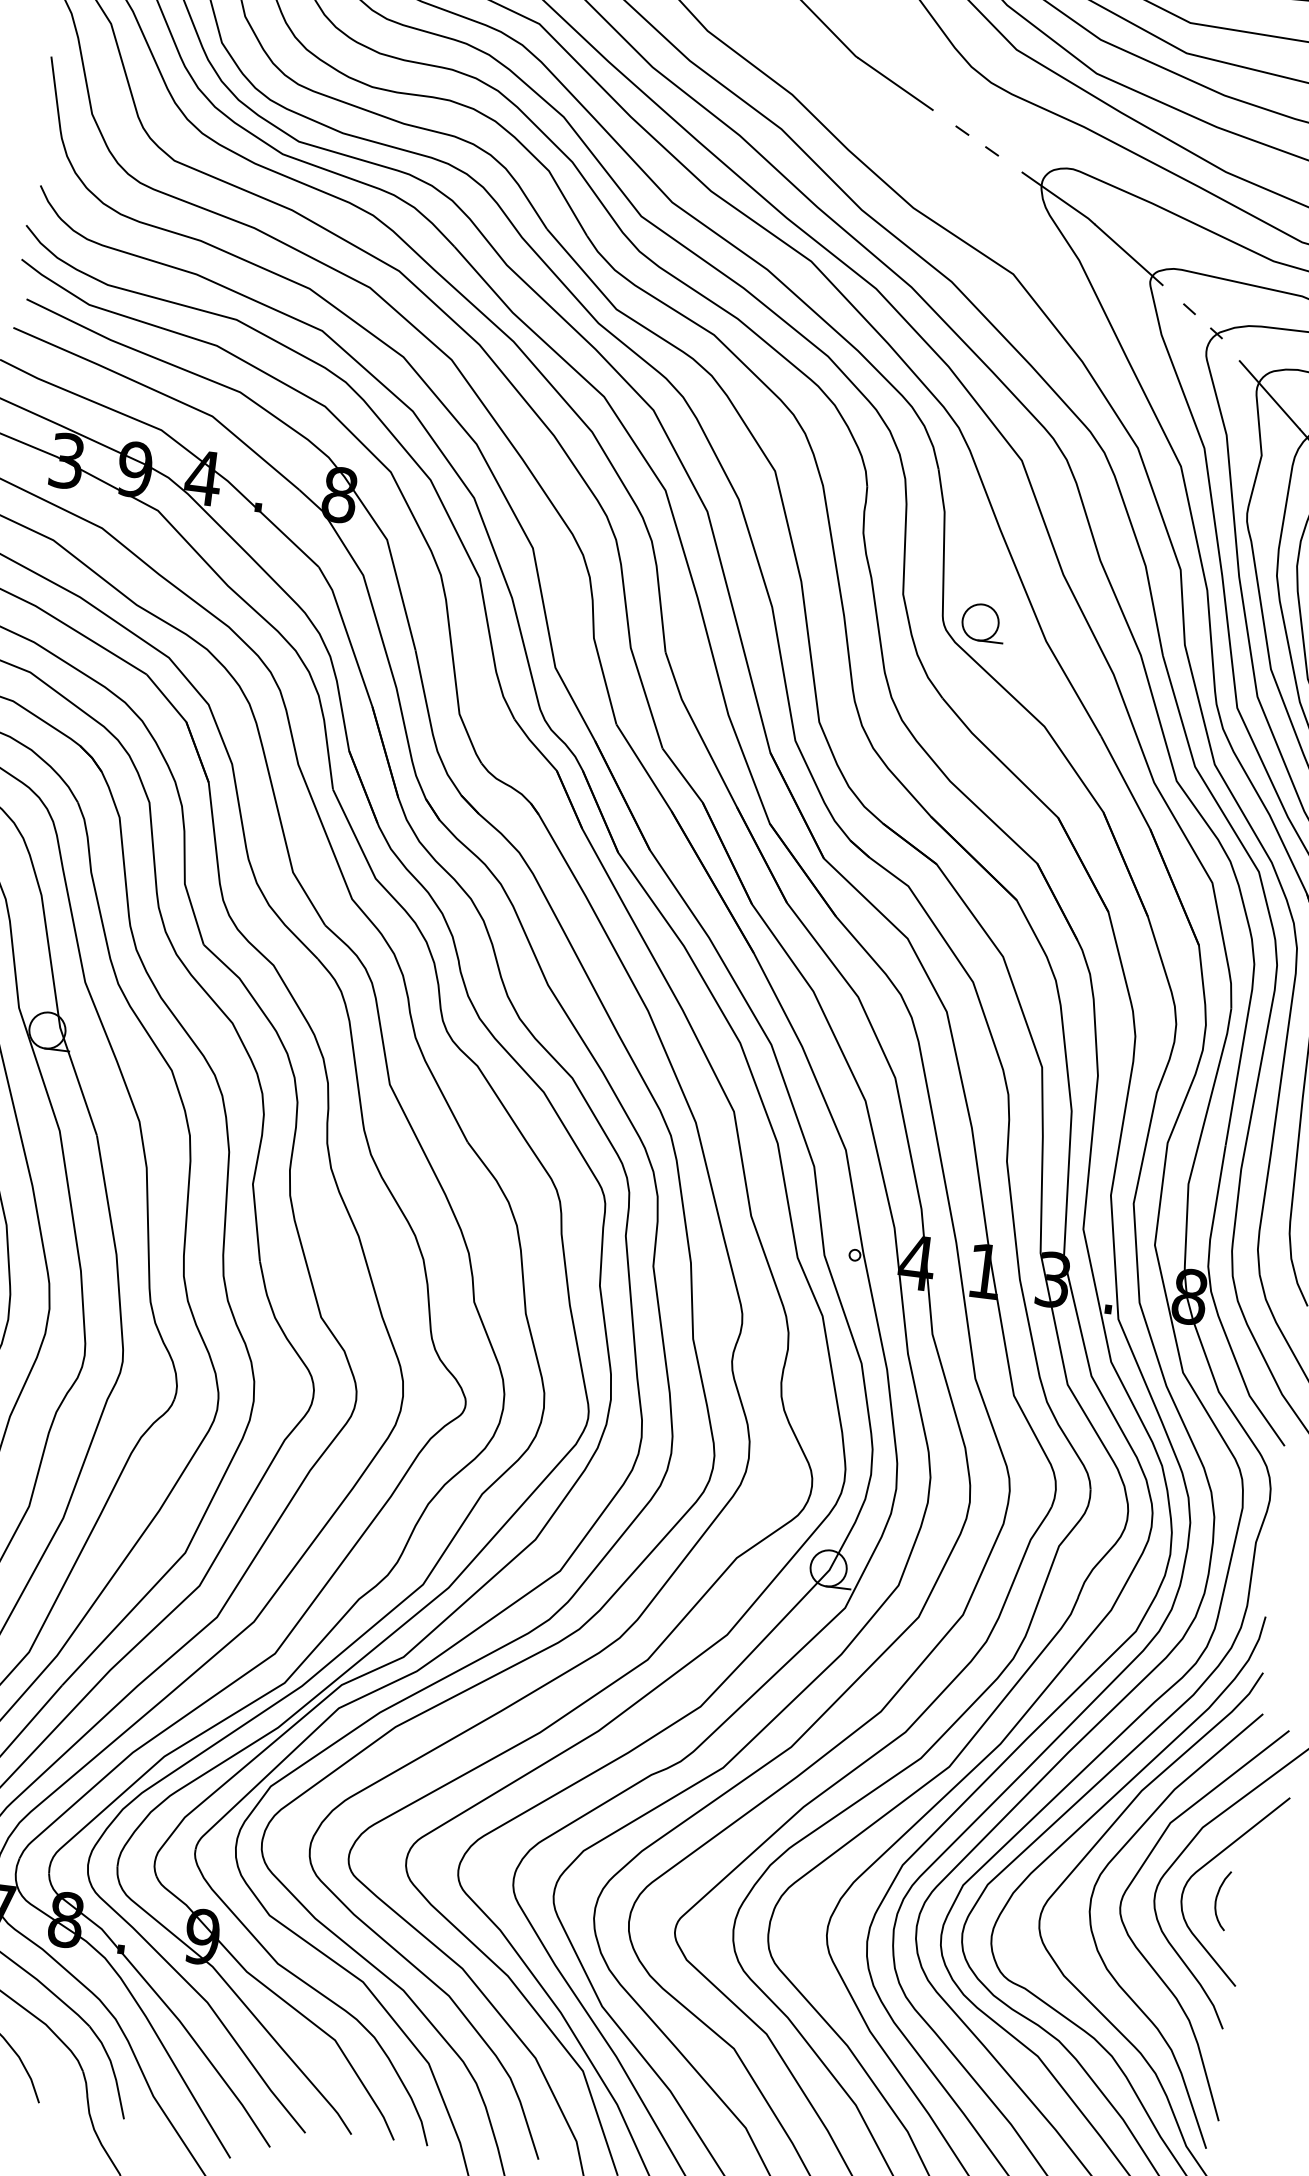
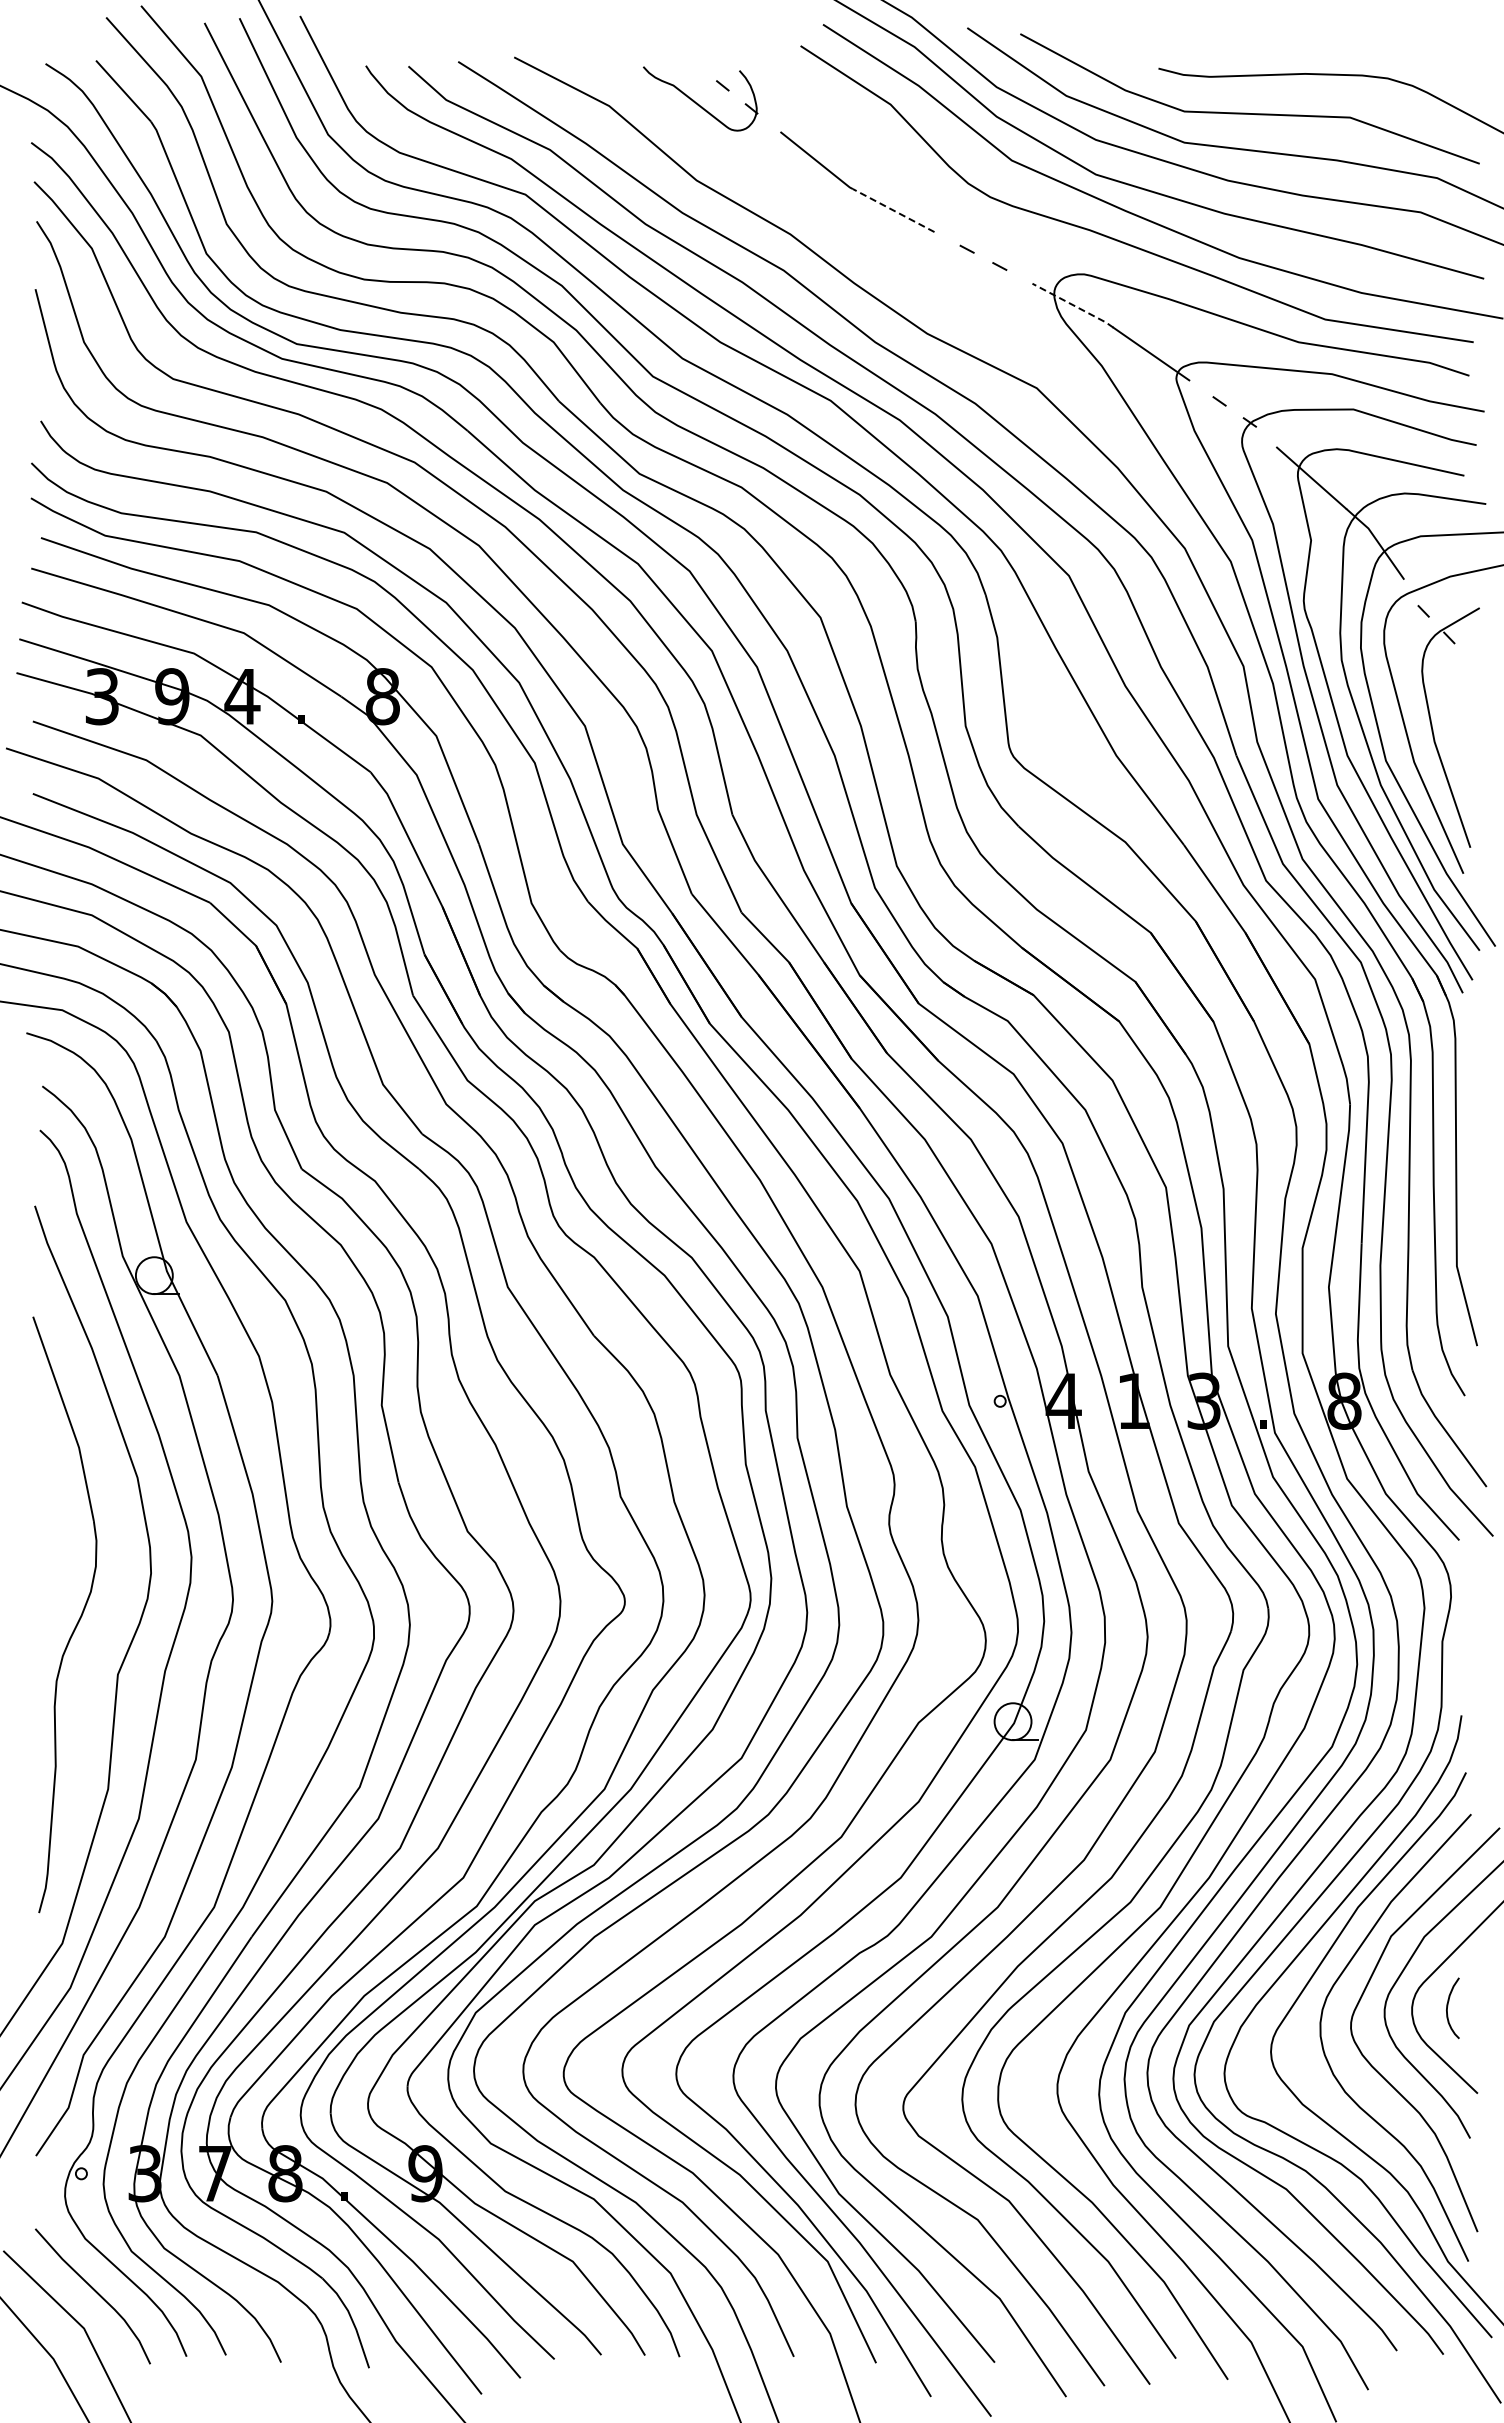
line: (895, 84) -> (893, 210), solid -> dashed
line: (1059, 198) -> (1073, 305), solid -> dashed
part: (983, 622) -> (1050, 744), removed

